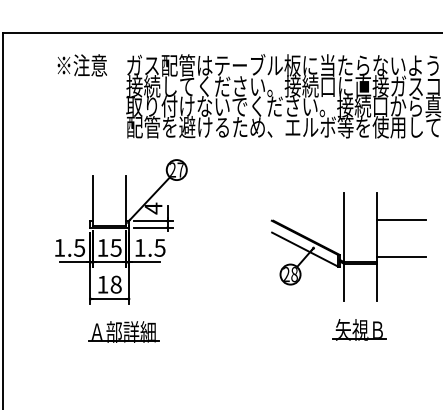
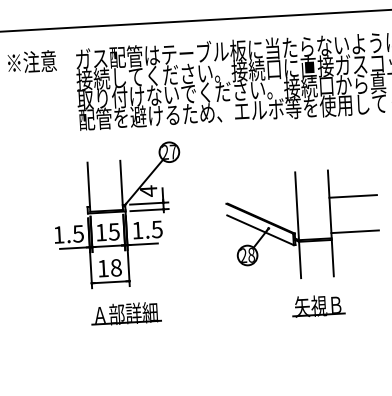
part: (121, 250) -> (119, 234), moved

